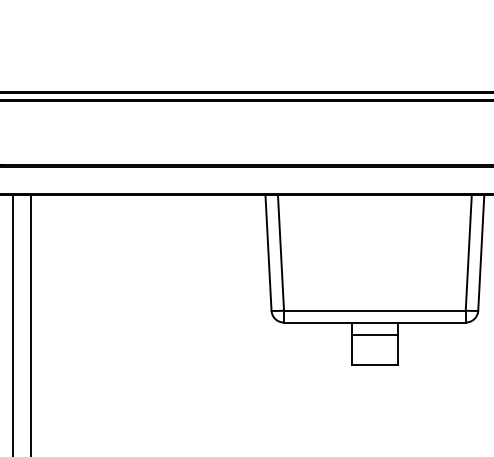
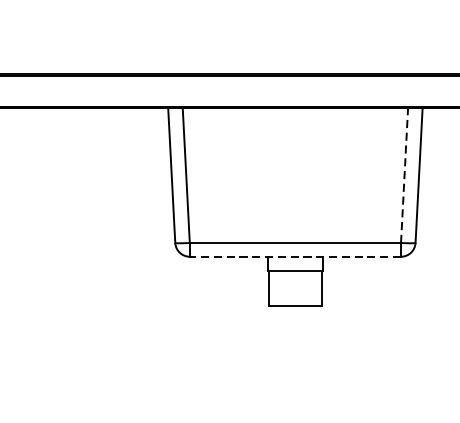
line: (468, 252) -> (404, 175), solid -> dashed
line: (374, 322) -> (294, 256), solid -> dashed

